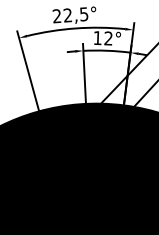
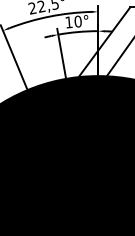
text: (107, 38) -> (77, 21), 12° -> 10°

